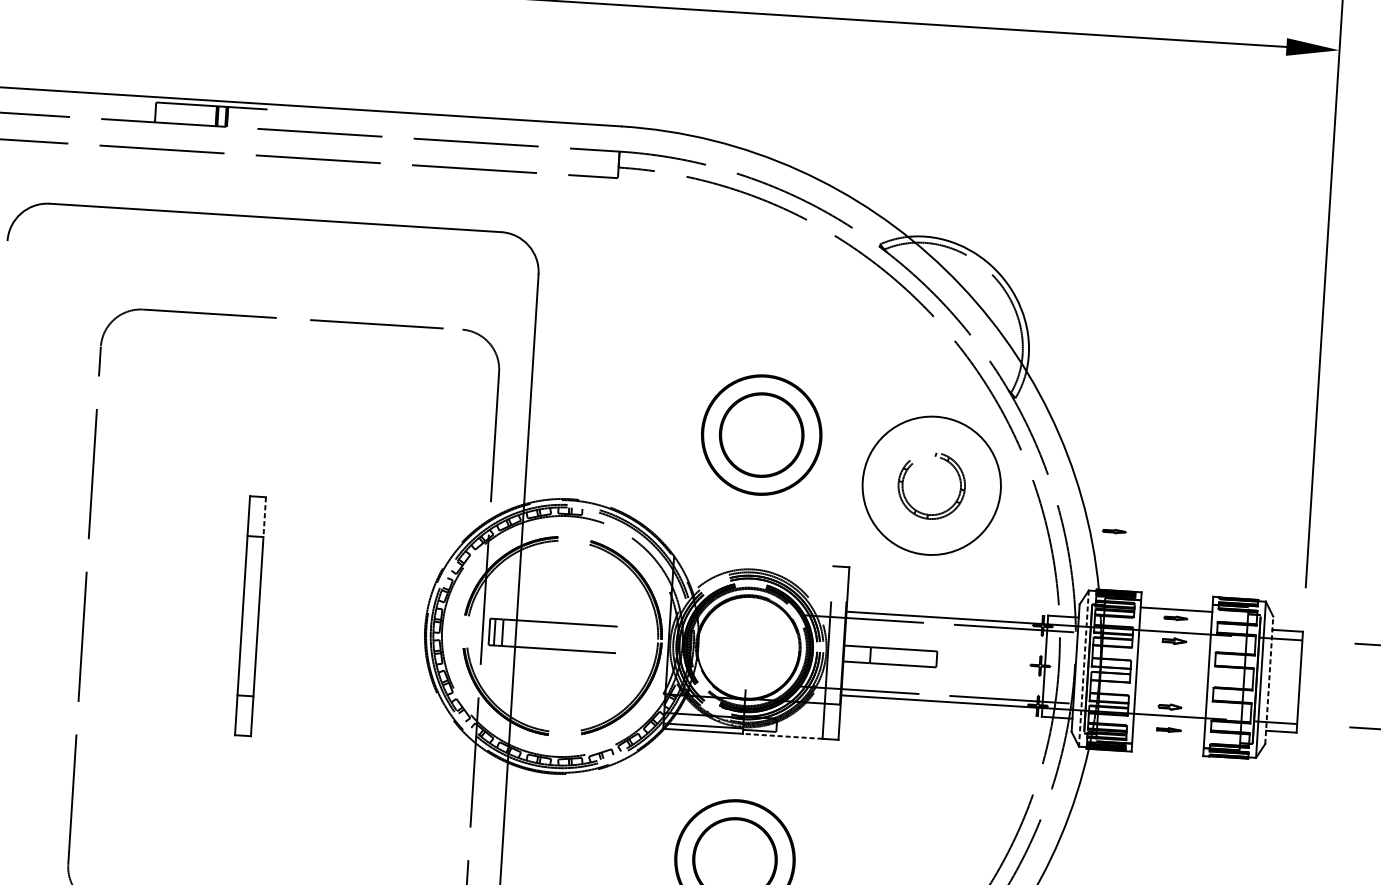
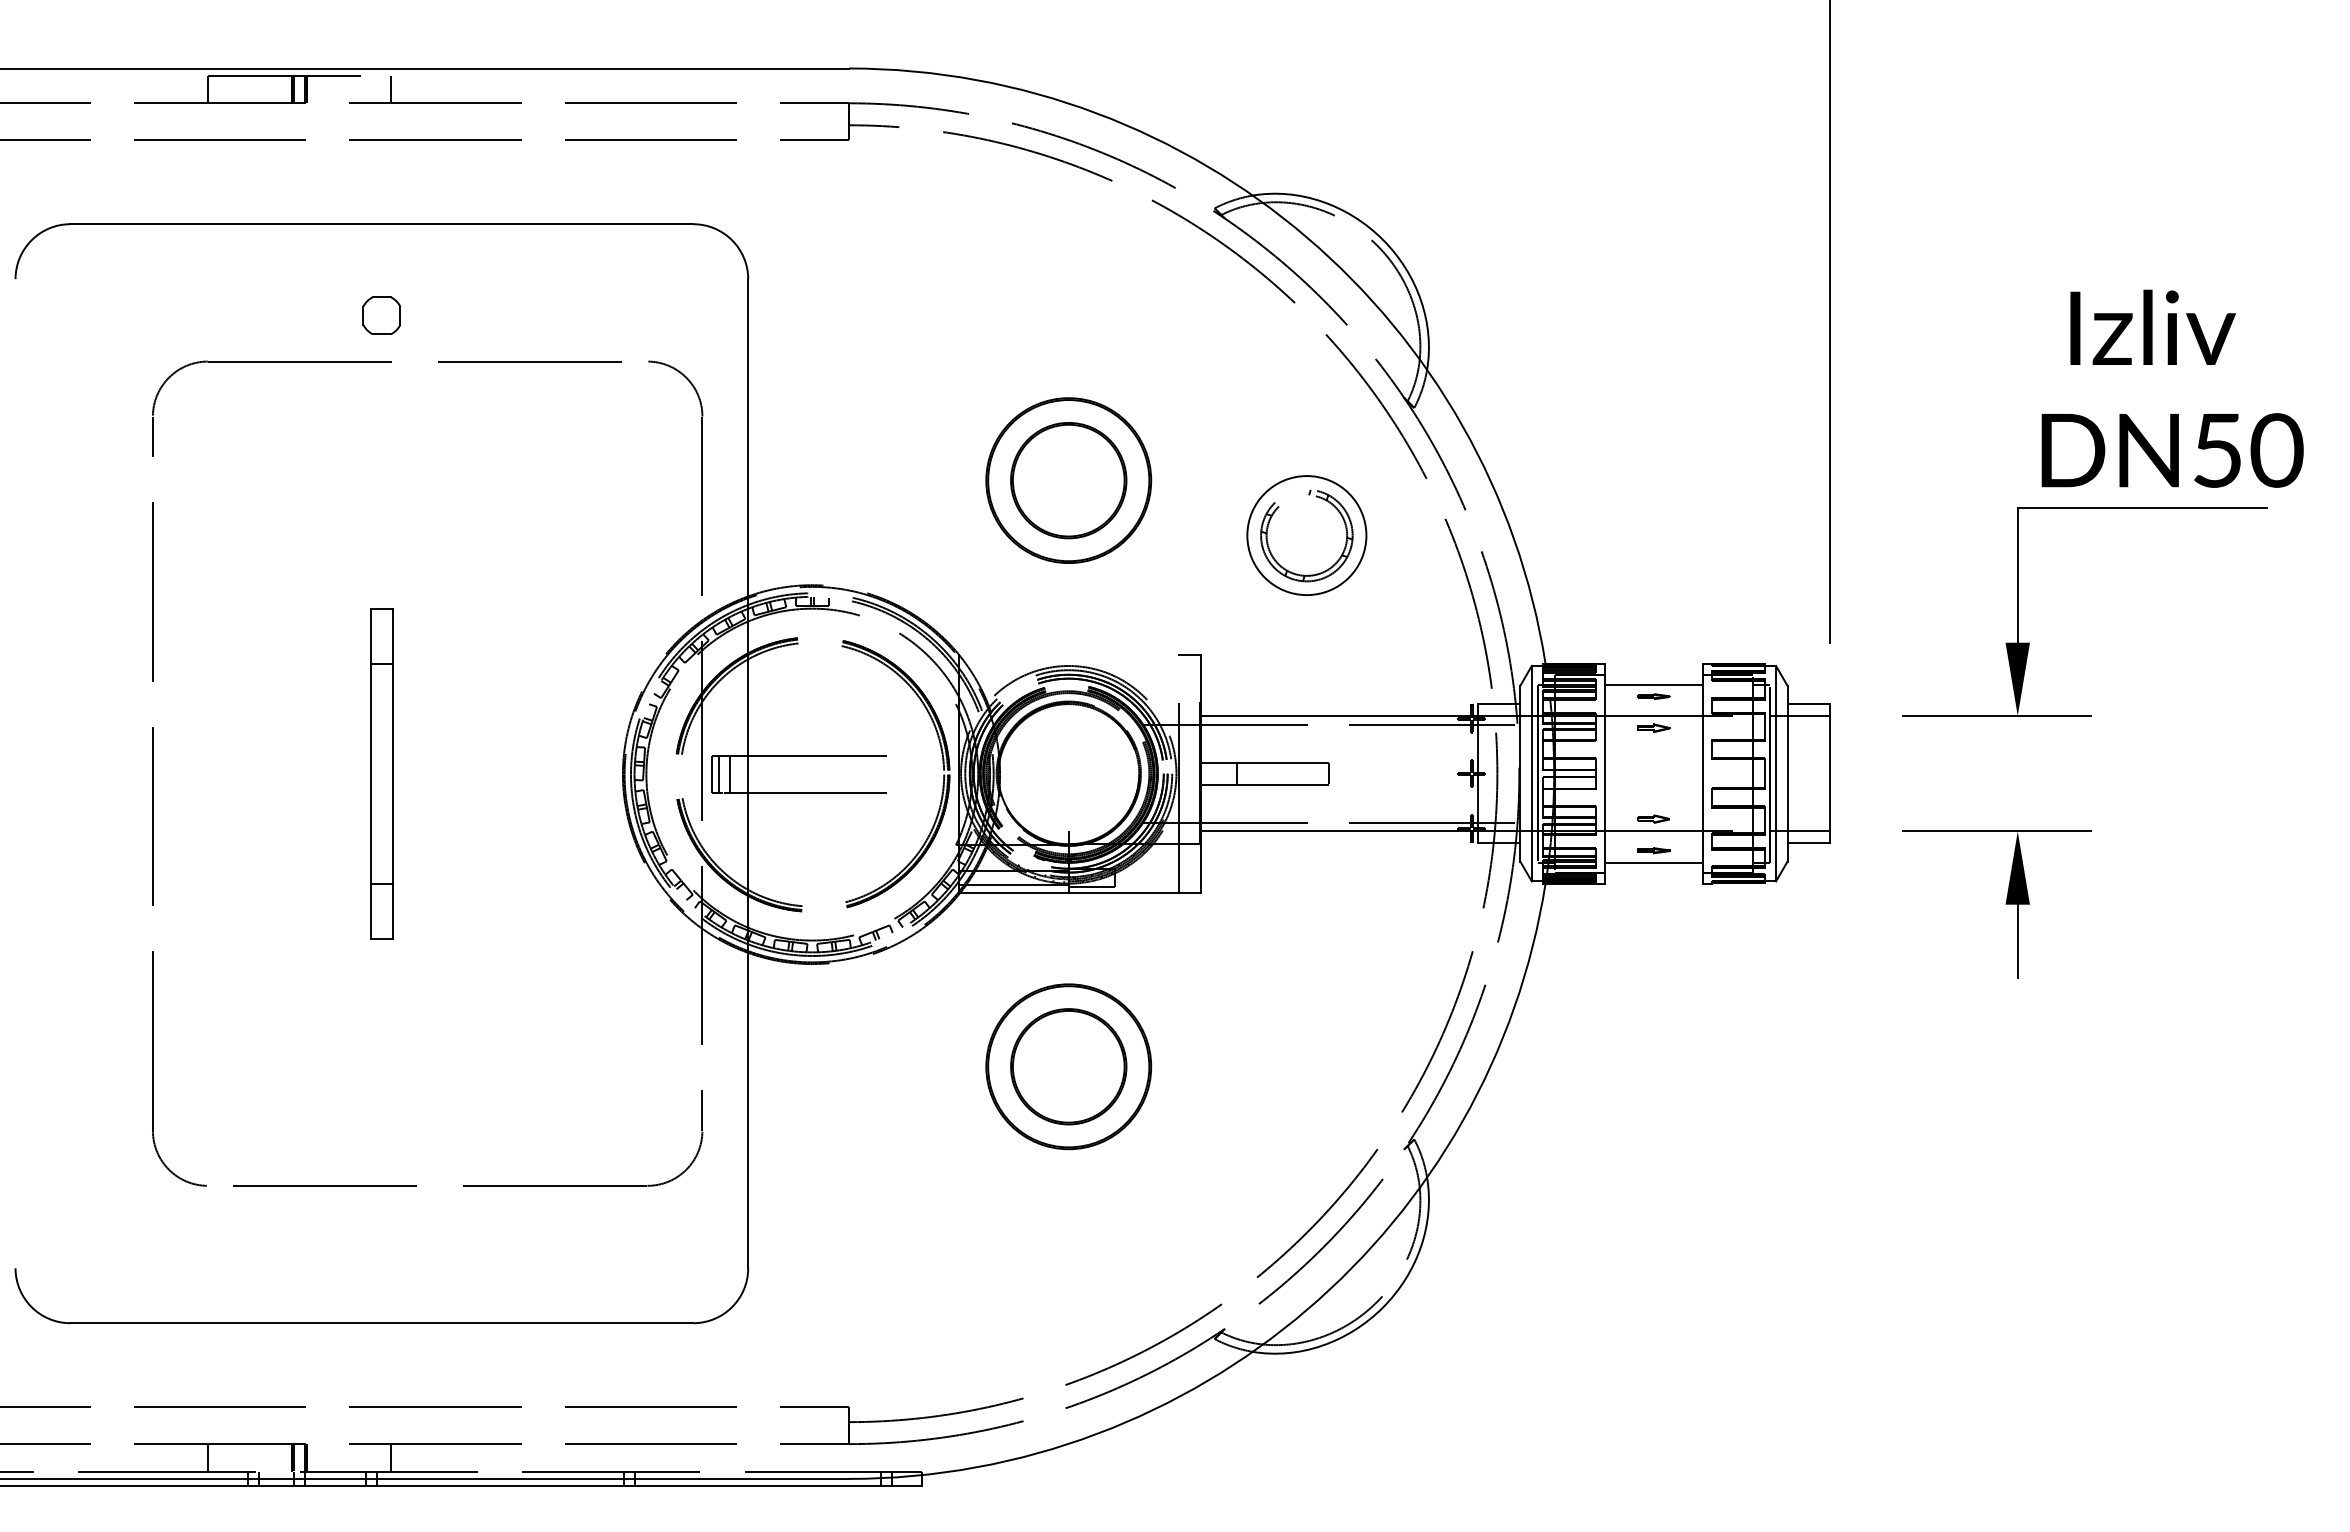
line: (288, 120) -> (391, 89), added
part: (271, 284) -> (381, 315), added
circle: (931, 485) -> (1306, 535), size x0.62
line: (264, 517) -> (392, 636), dashed -> solid
part: (1114, 531) -> (1561, 582), removed
line: (1083, 668) -> (1531, 773), dashed -> solid
line: (1269, 680) -> (1787, 773), dashed -> solid
line: (782, 736) -> (1123, 892), dashed -> solid
line: (1168, 738) -> (1653, 862), added

